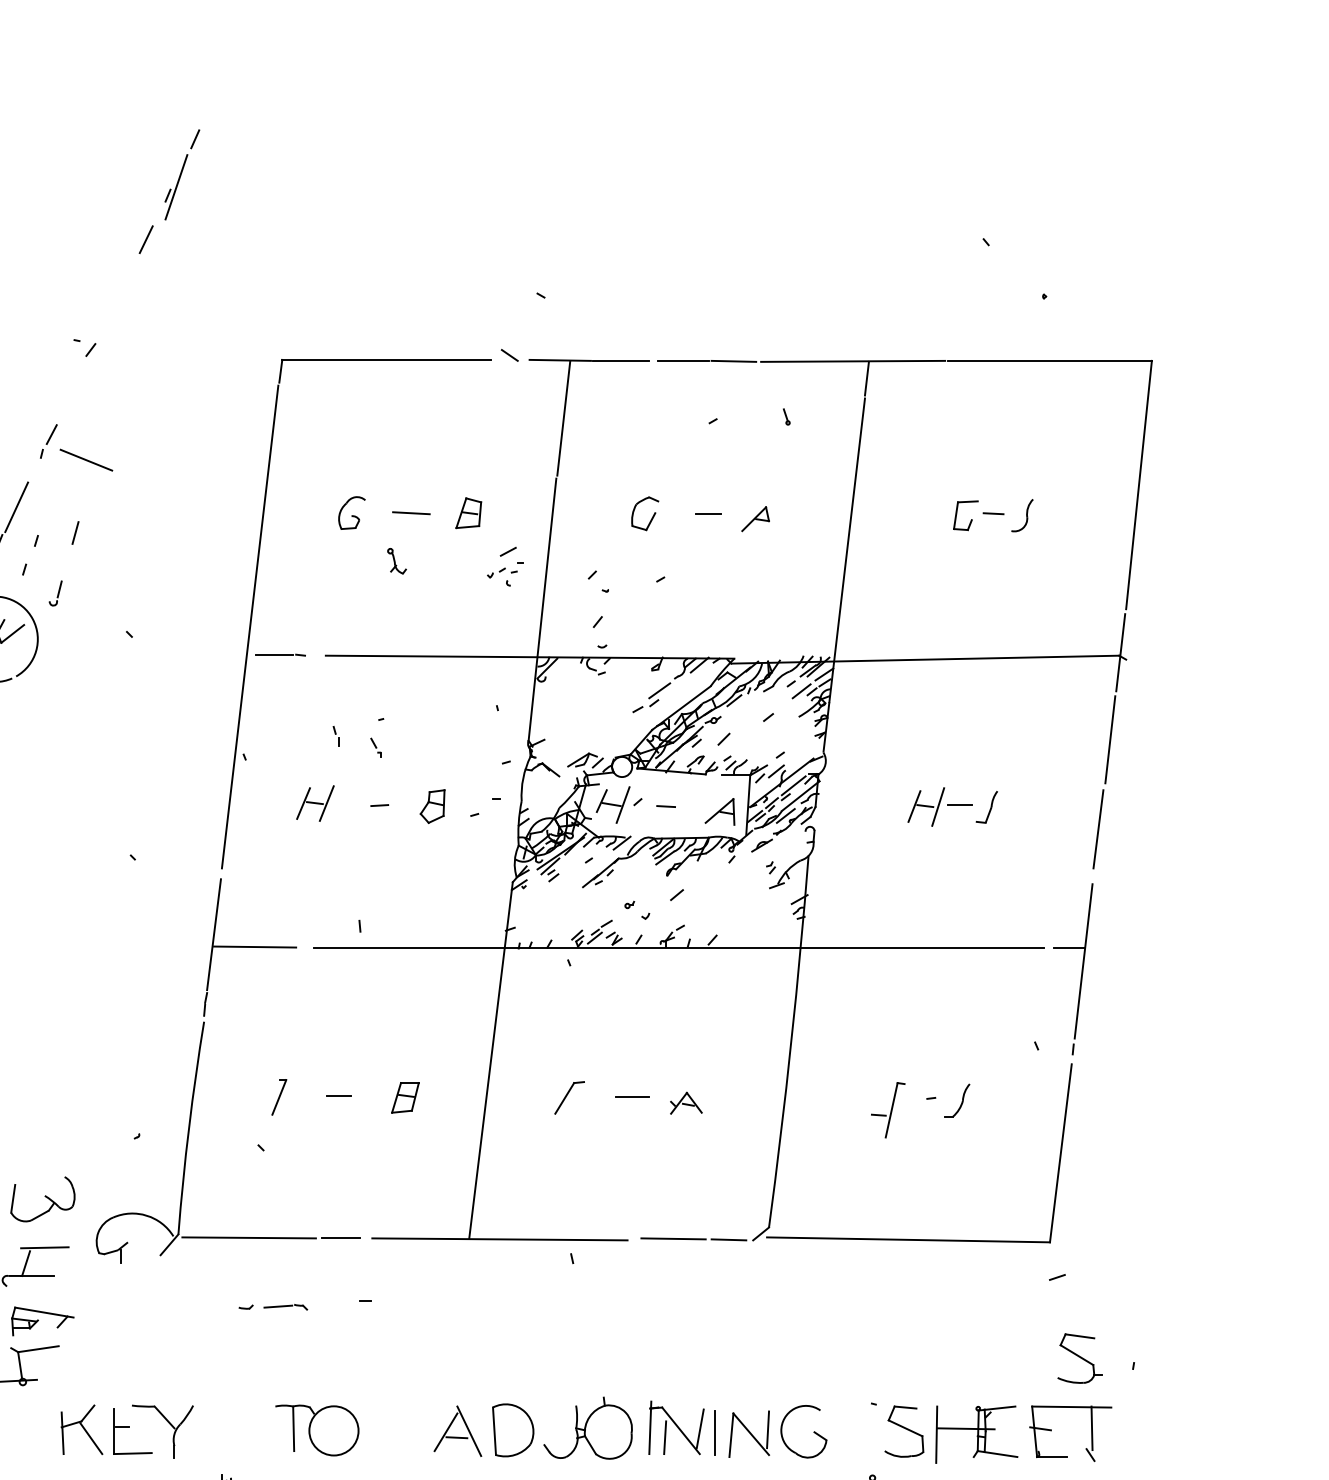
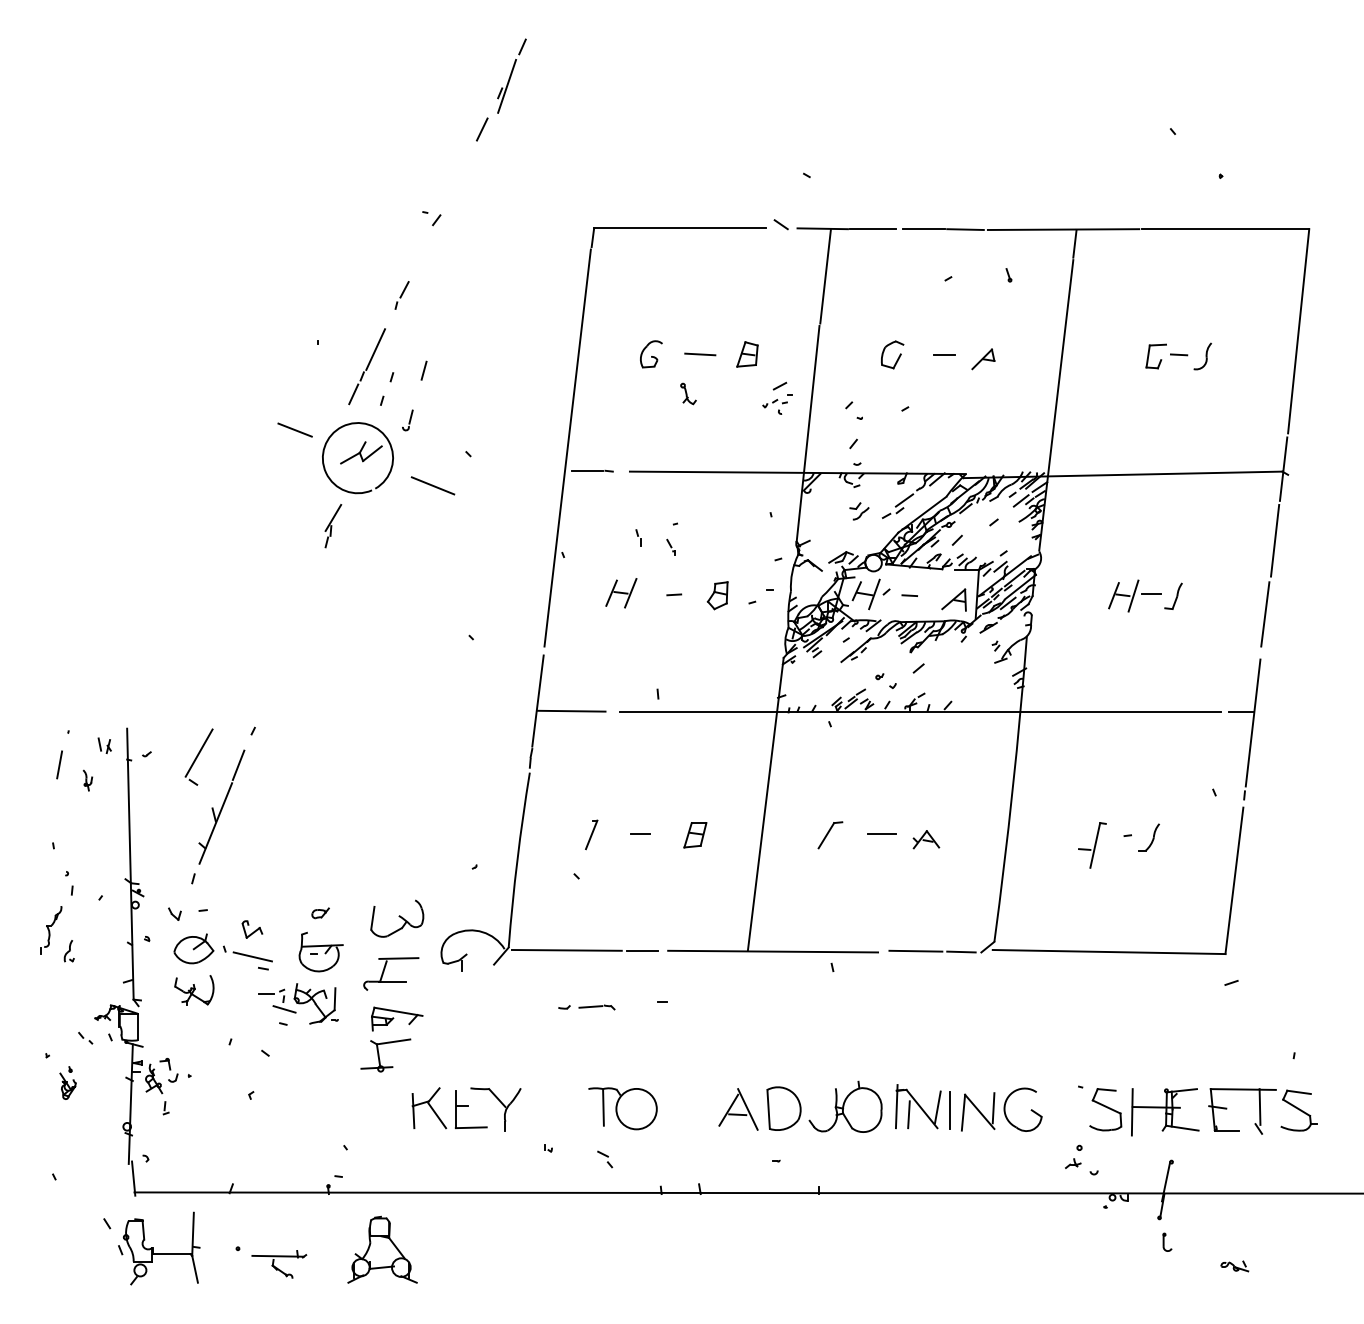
line: (85, 459) -> (432, 485), moved
part: (604, 704) -> (859, 511), added
part: (1079, 1358) -> (1298, 1110), moved

